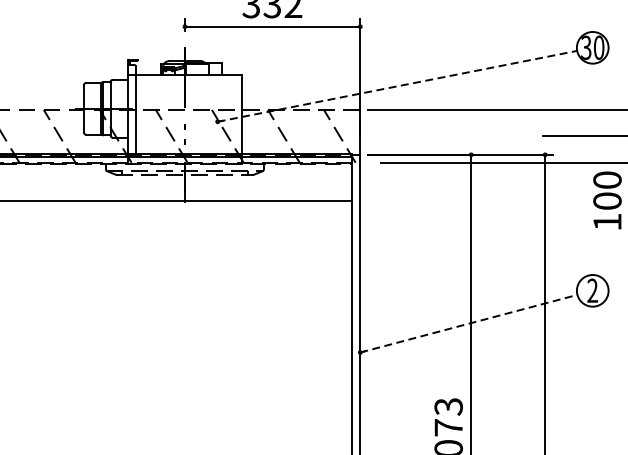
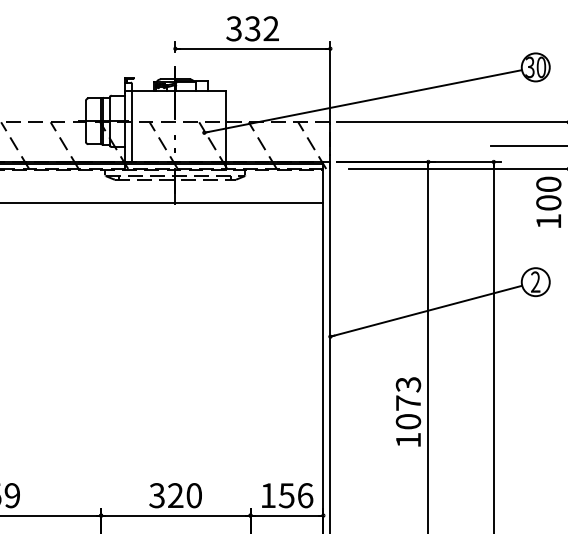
line: (397, 86) -> (363, 101), dashed -> solid
line: (469, 324) -> (426, 311), dashed -> solid

